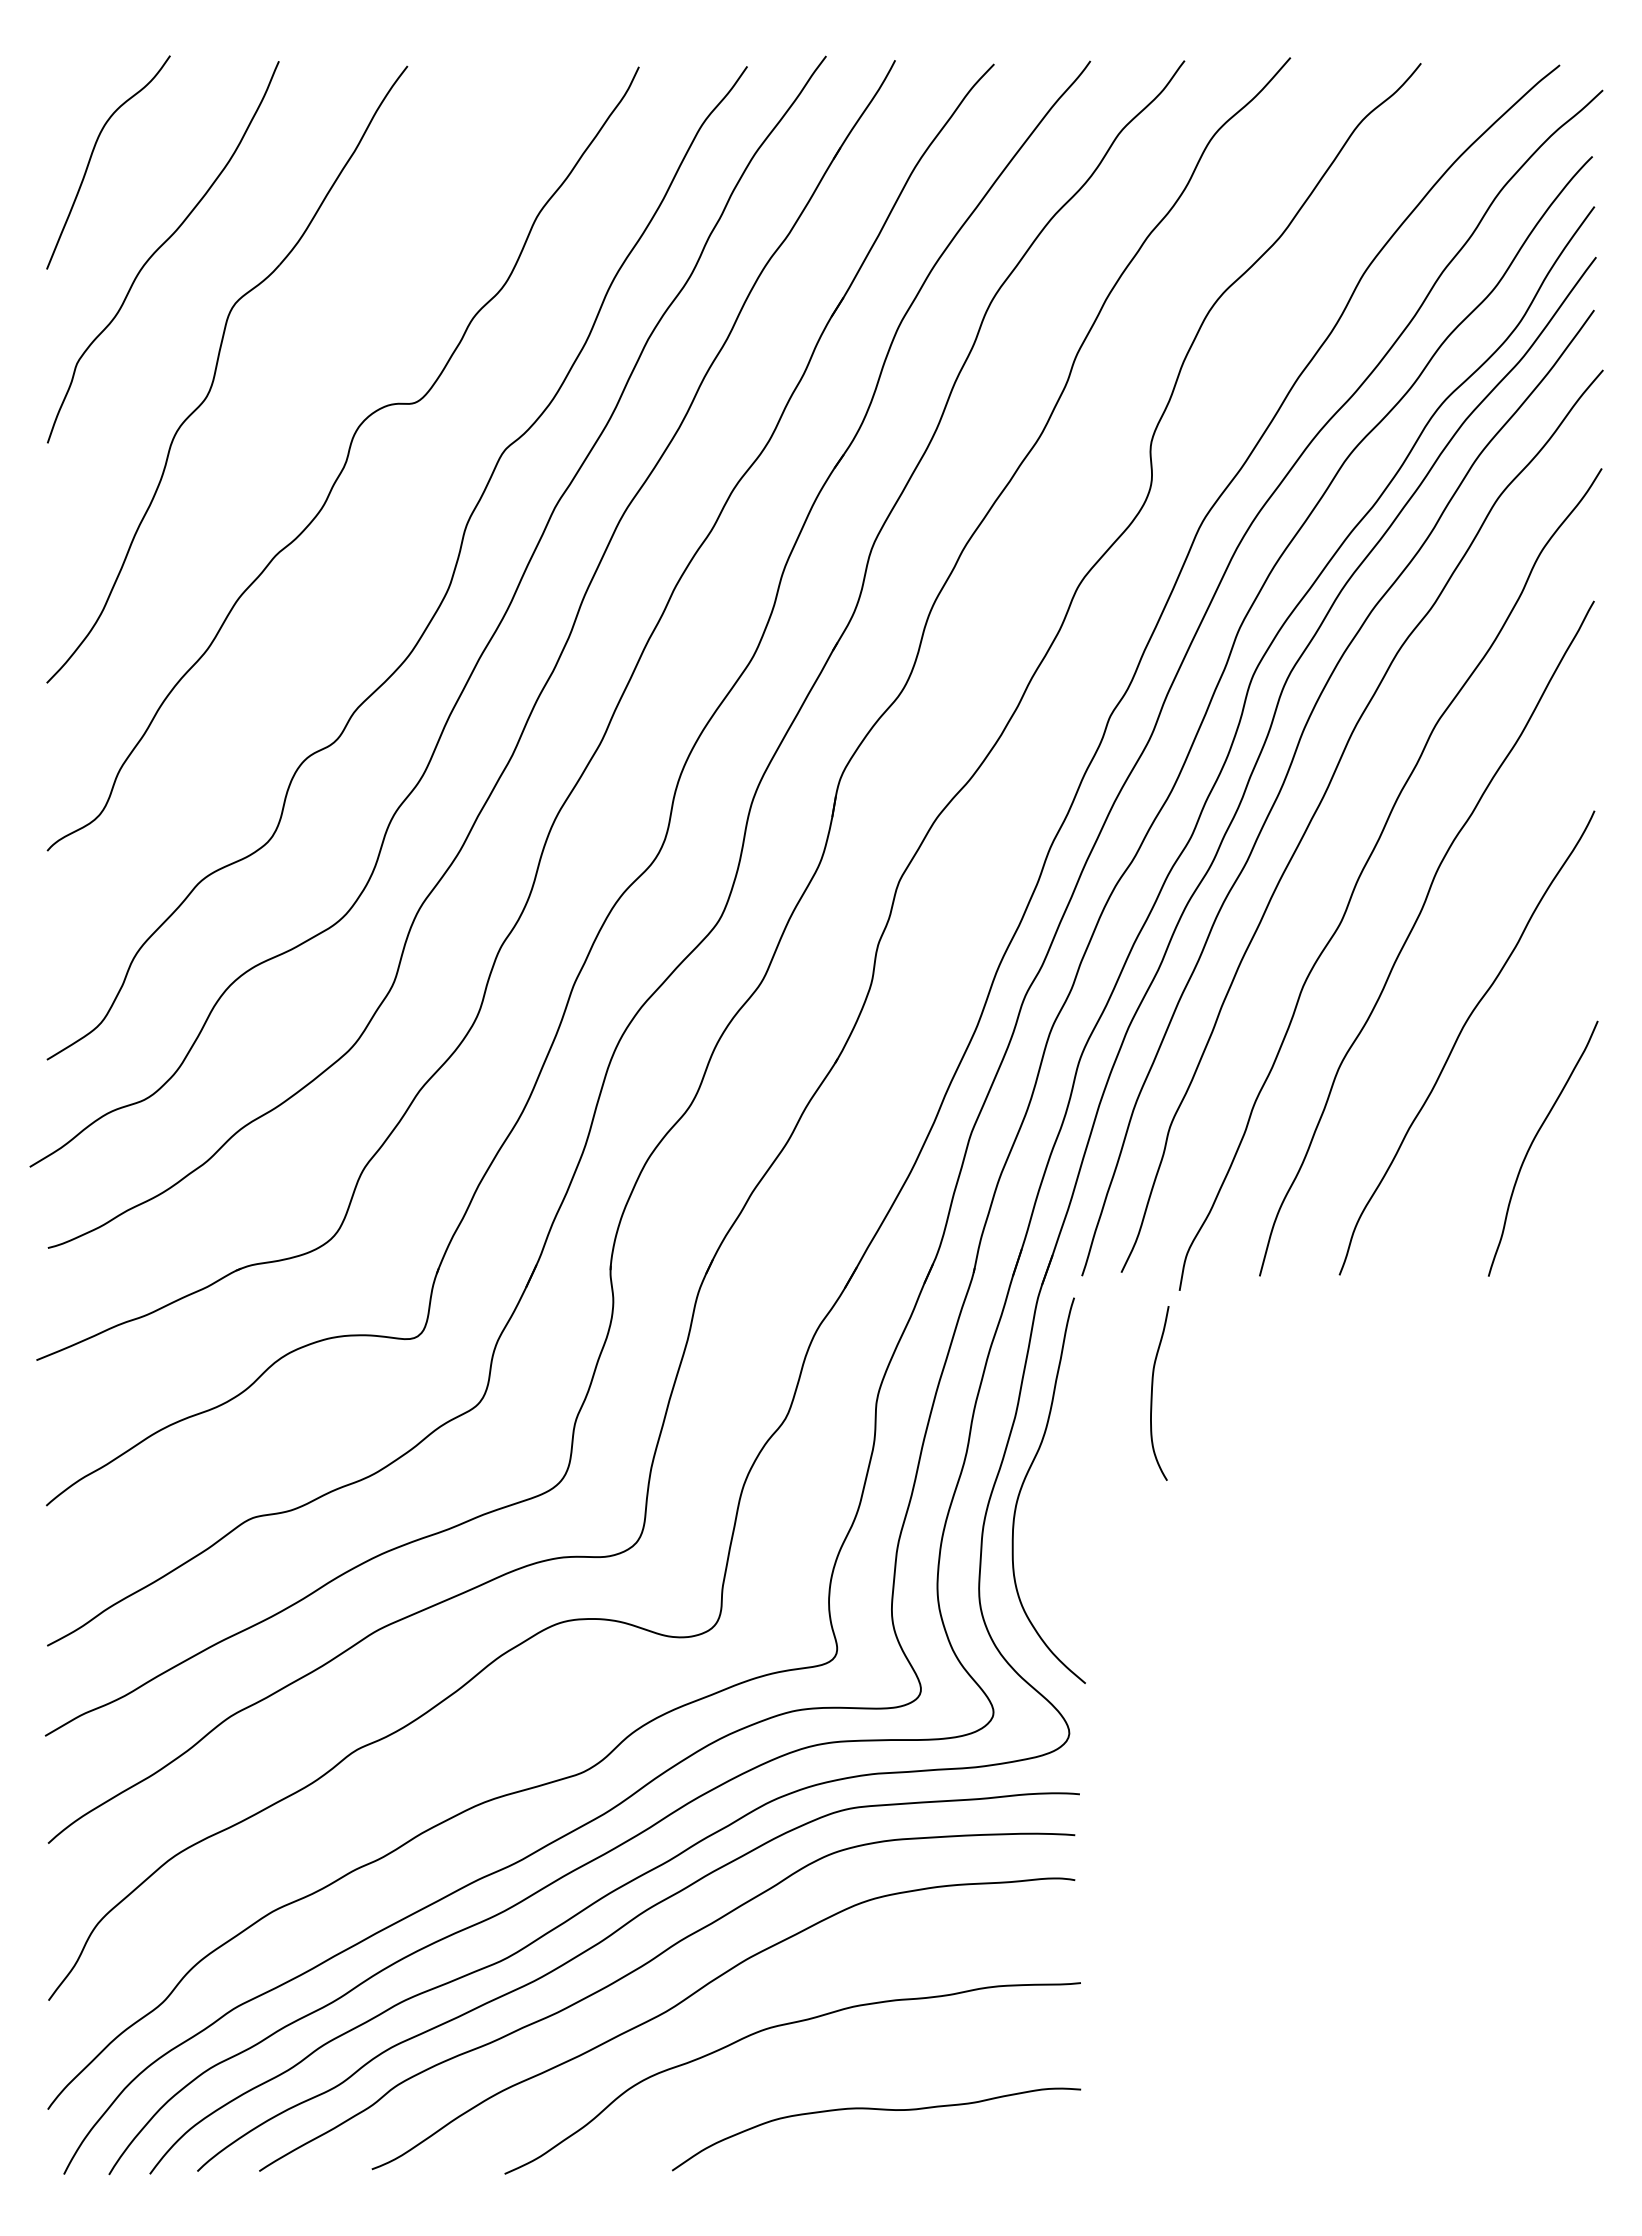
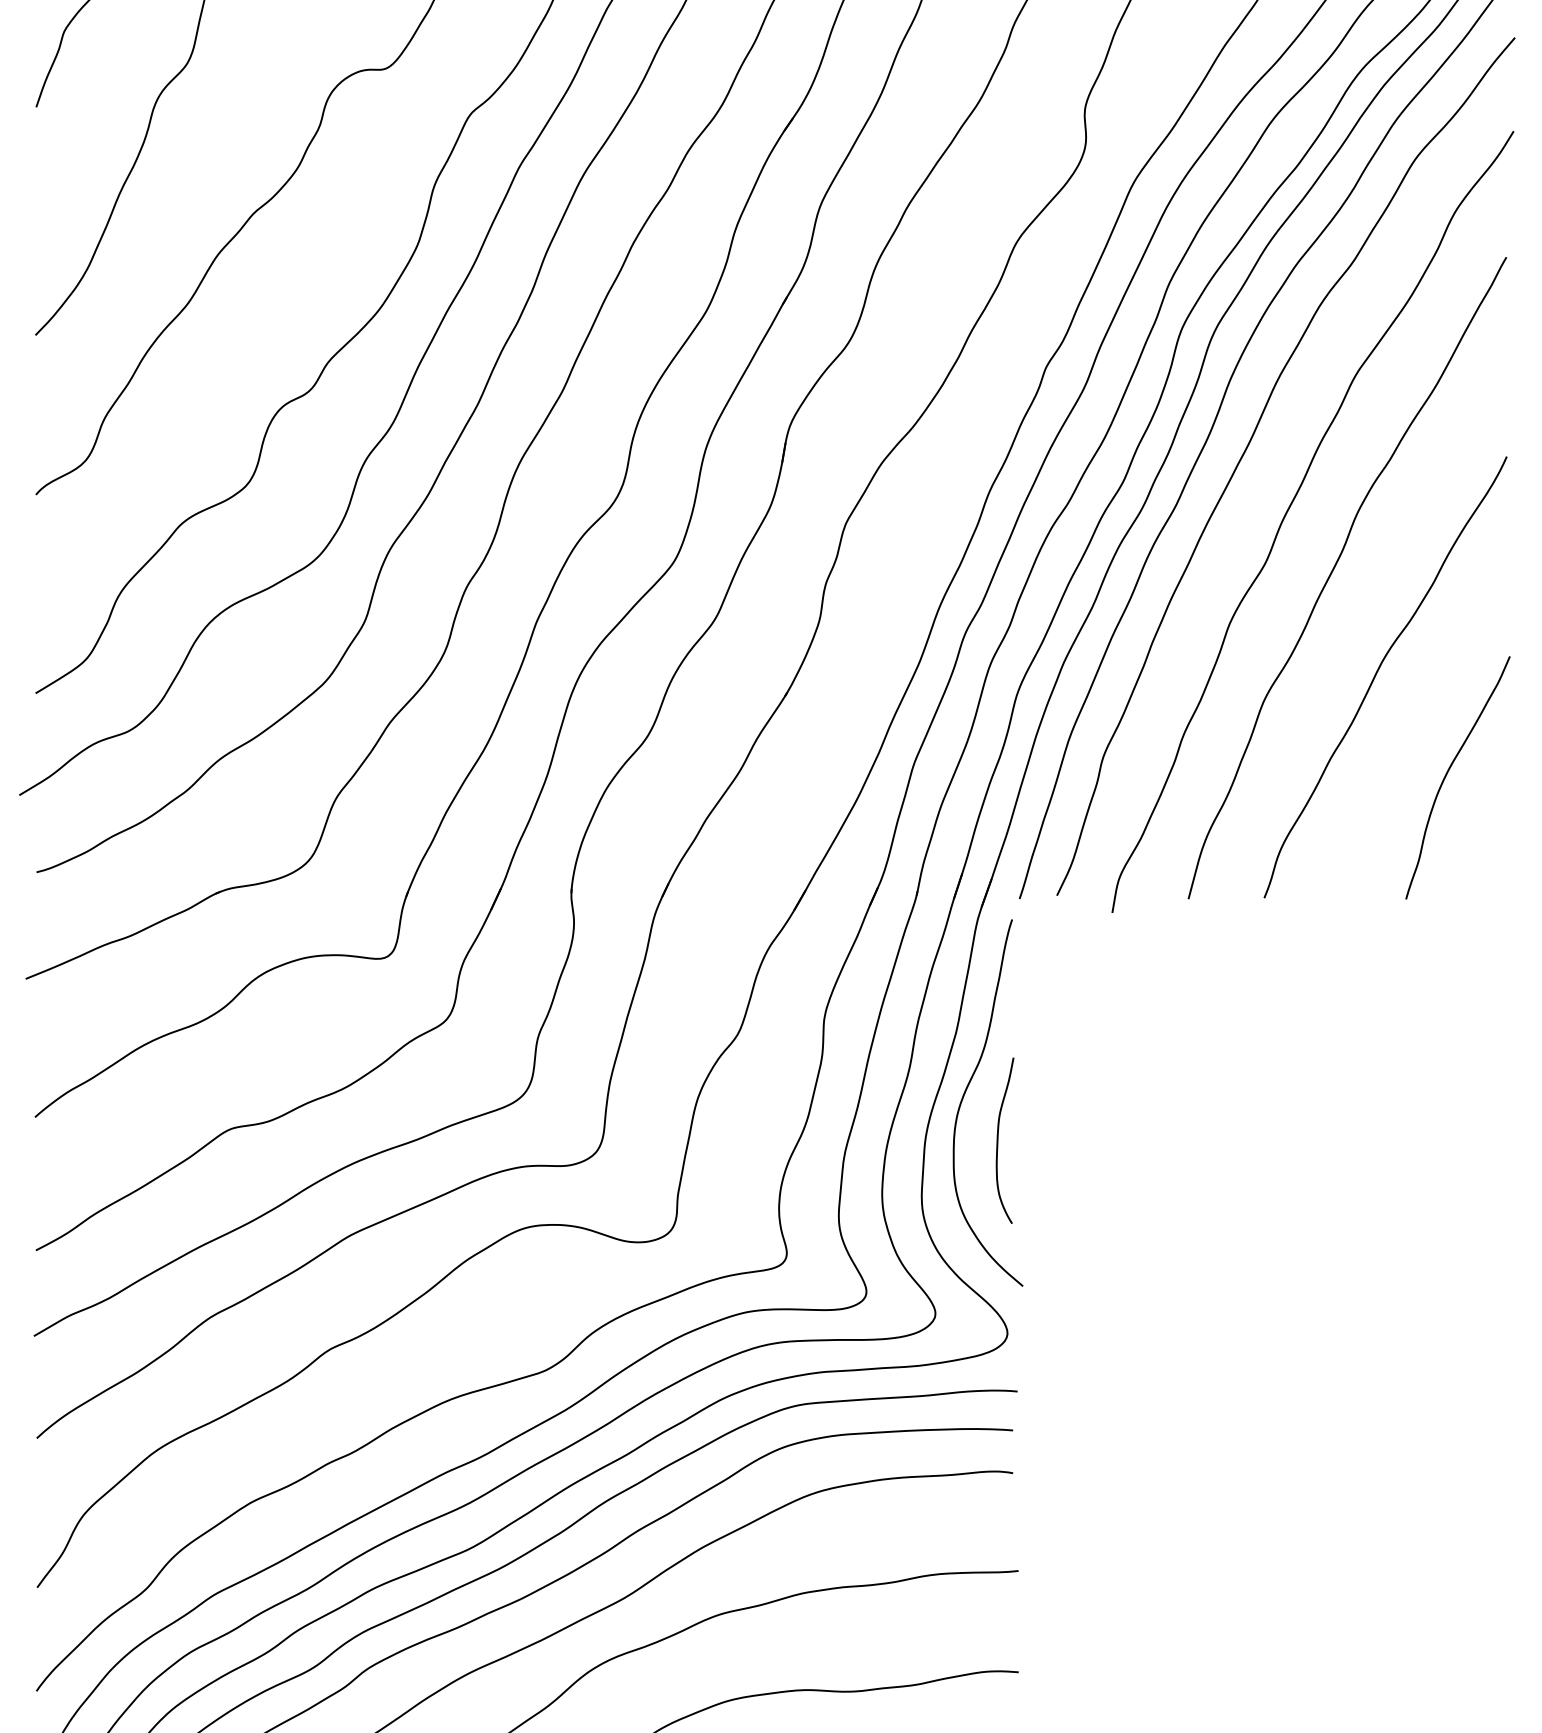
curve: (1152, 1393) -> (998, 1140), moved

